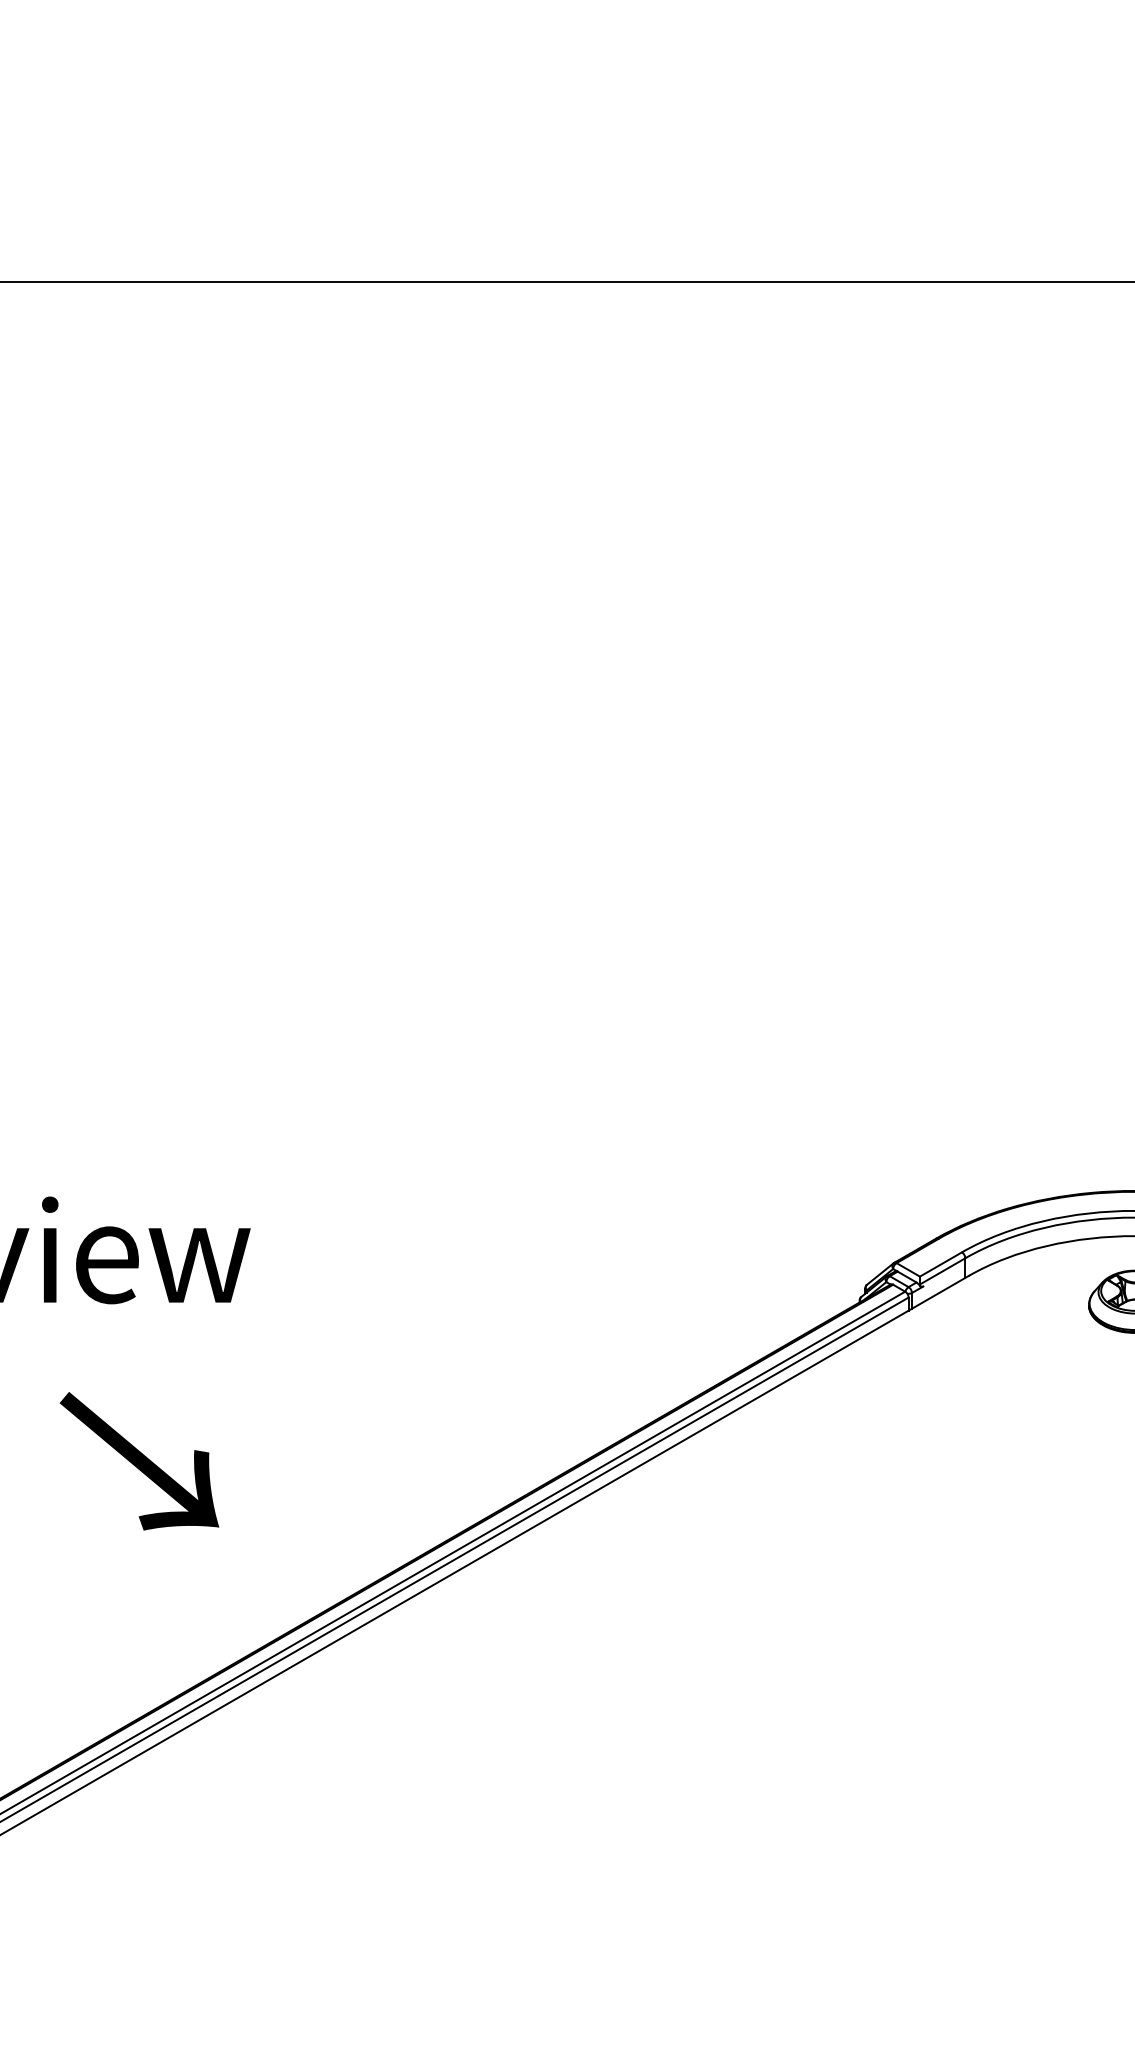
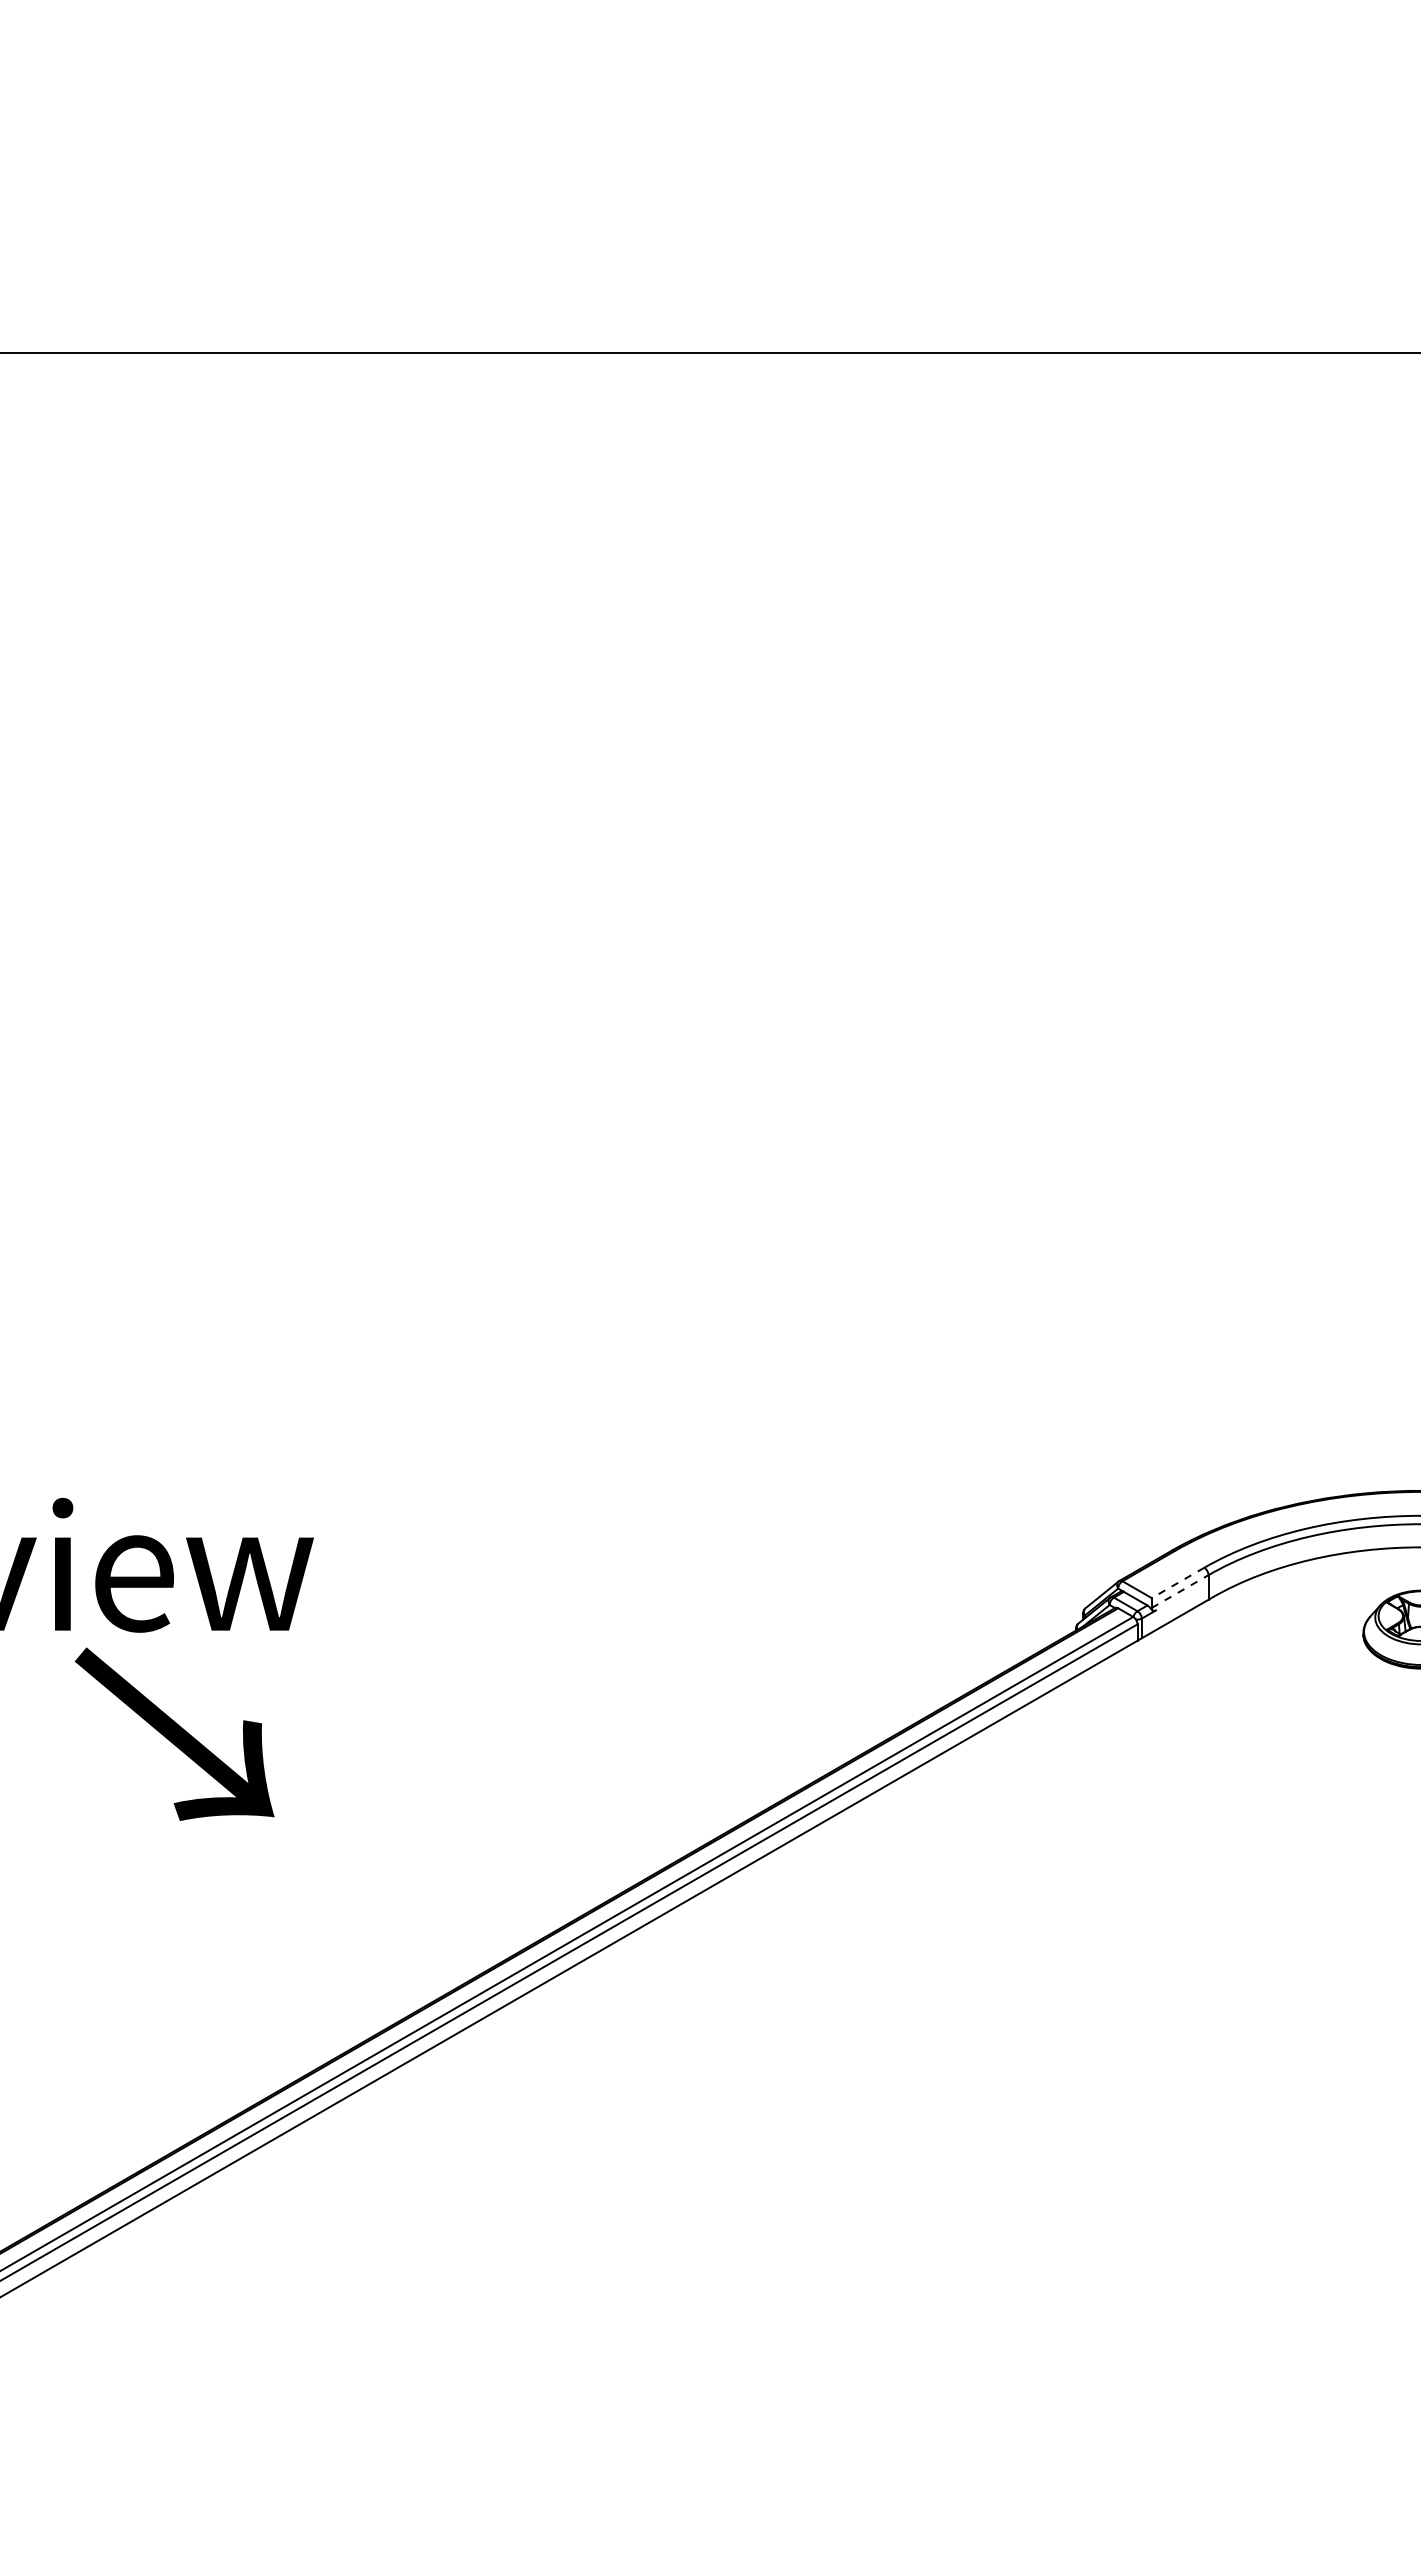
line: (940, 1264) -> (1177, 1583), solid -> dashed
line: (942, 1271) -> (1180, 1591), solid -> dashed
text: (139, 1460) -> (174, 1733), moved

